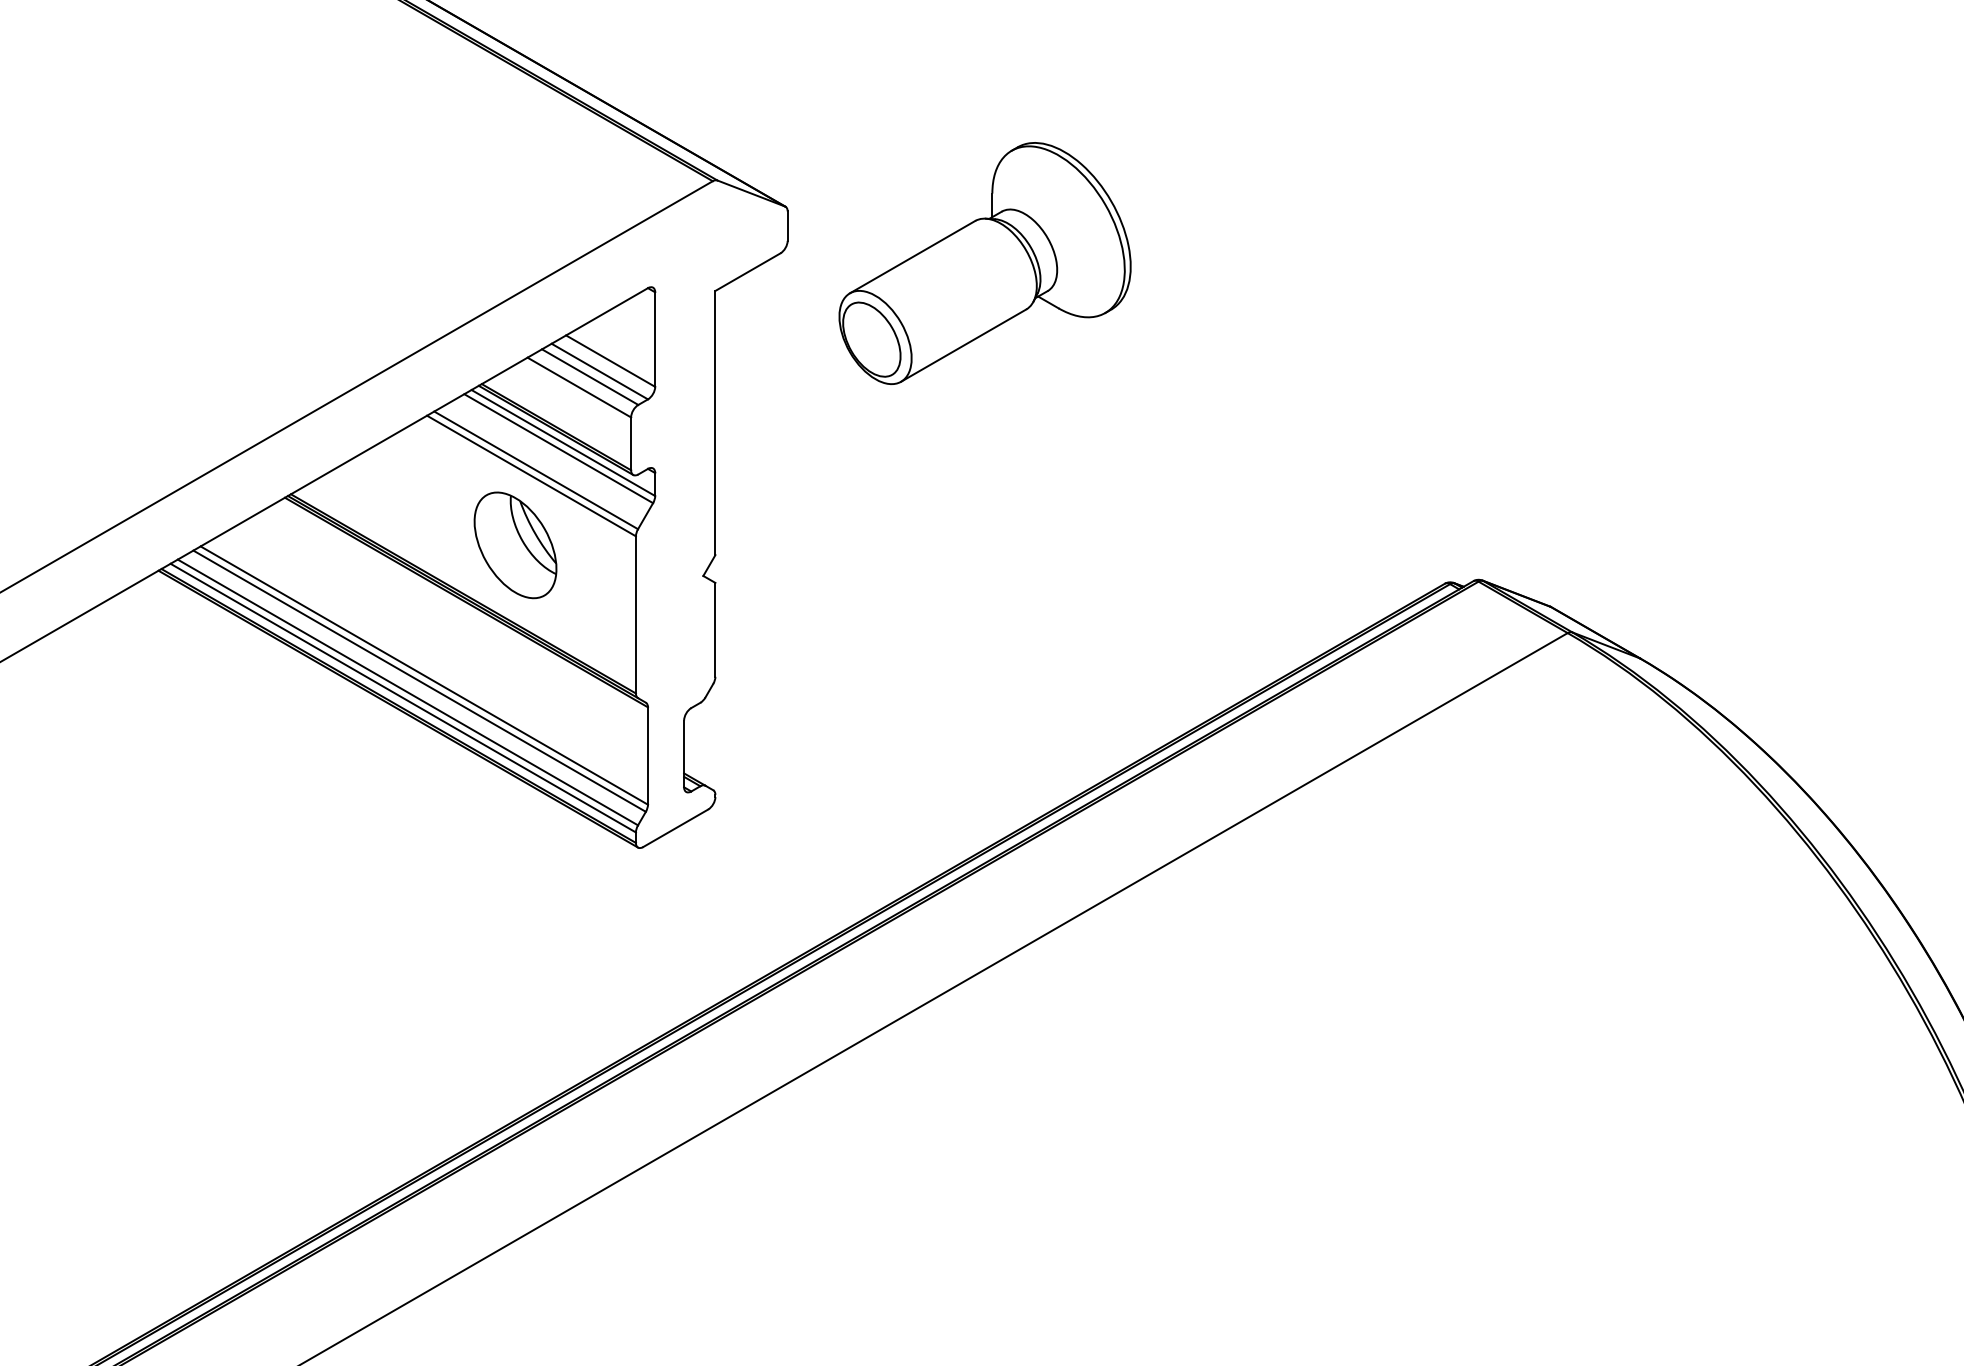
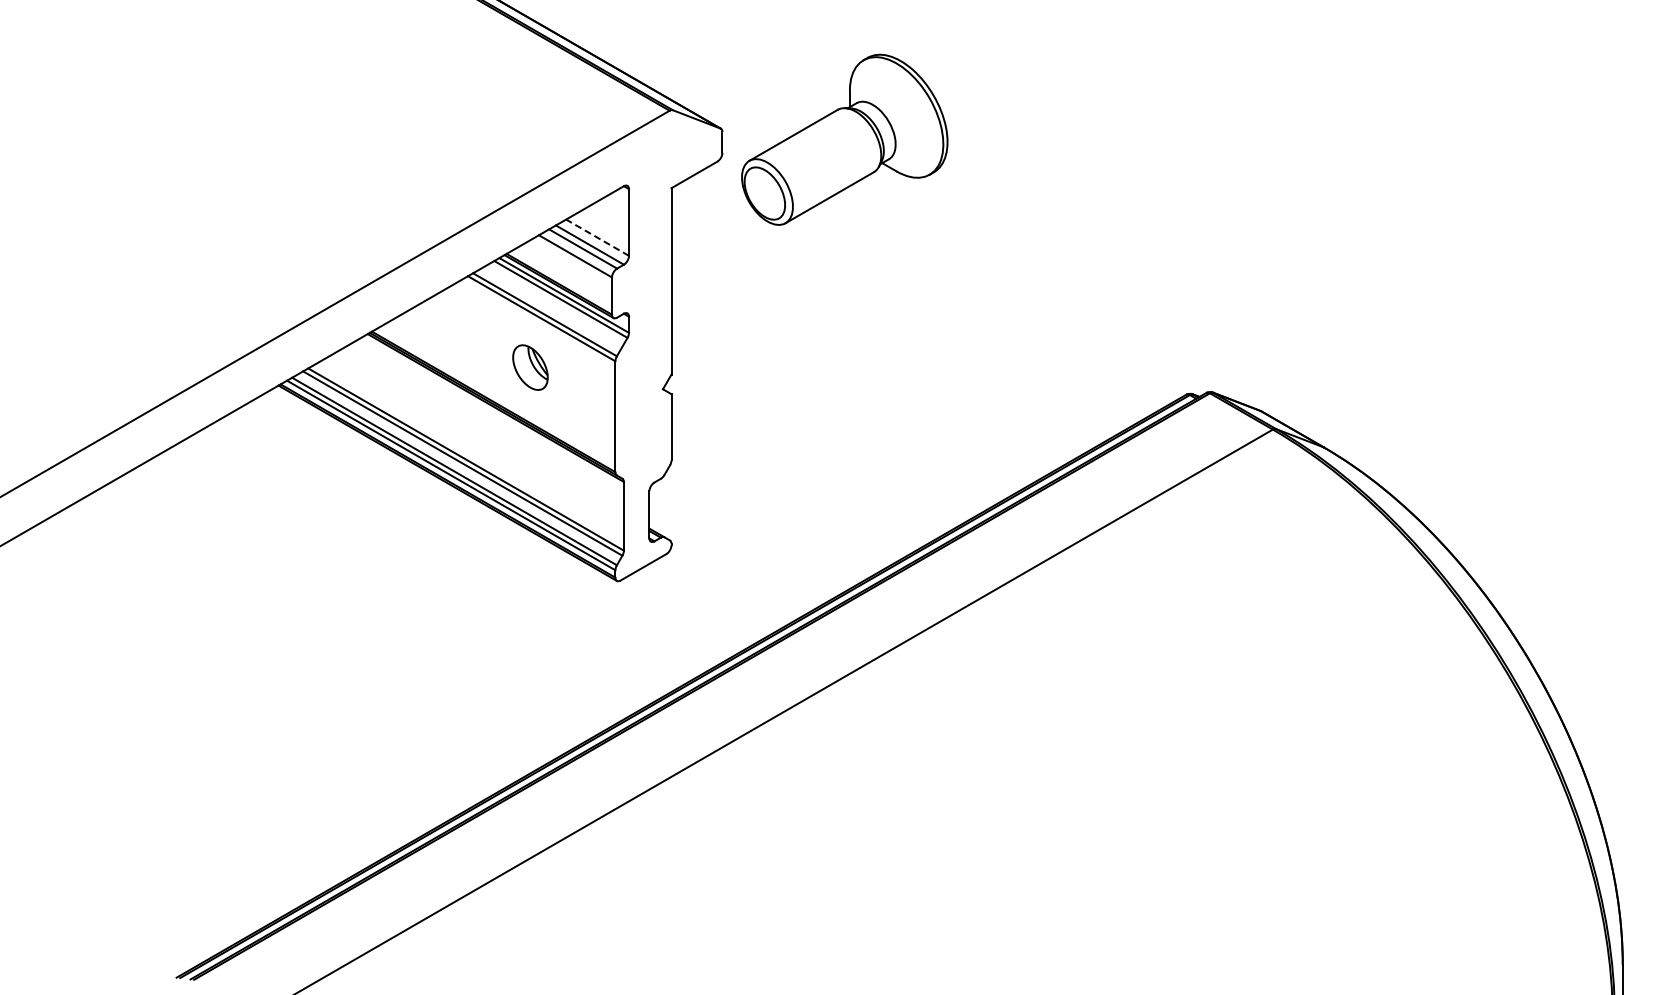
part: (984, 263) -> (844, 139), moved
line: (610, 360) -> (597, 237), solid -> dashed
part: (515, 545) -> (530, 367), size x0.6

